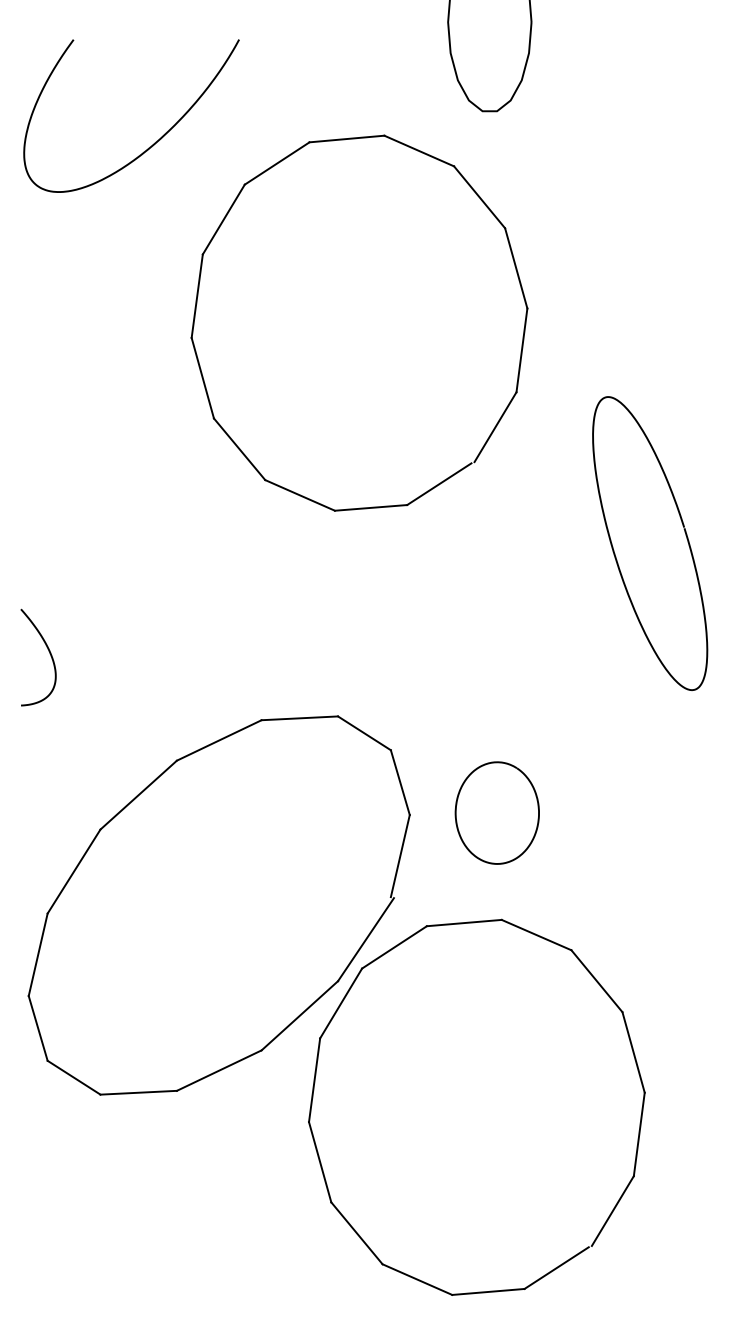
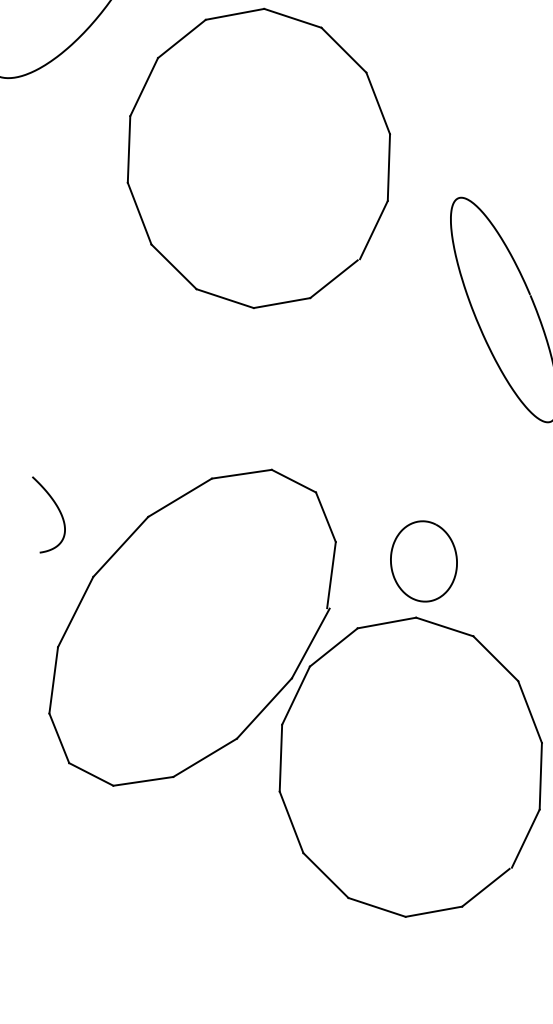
curve: (48, 651) -> (57, 508), moved
curve: (457, 804) -> (391, 557), moved

